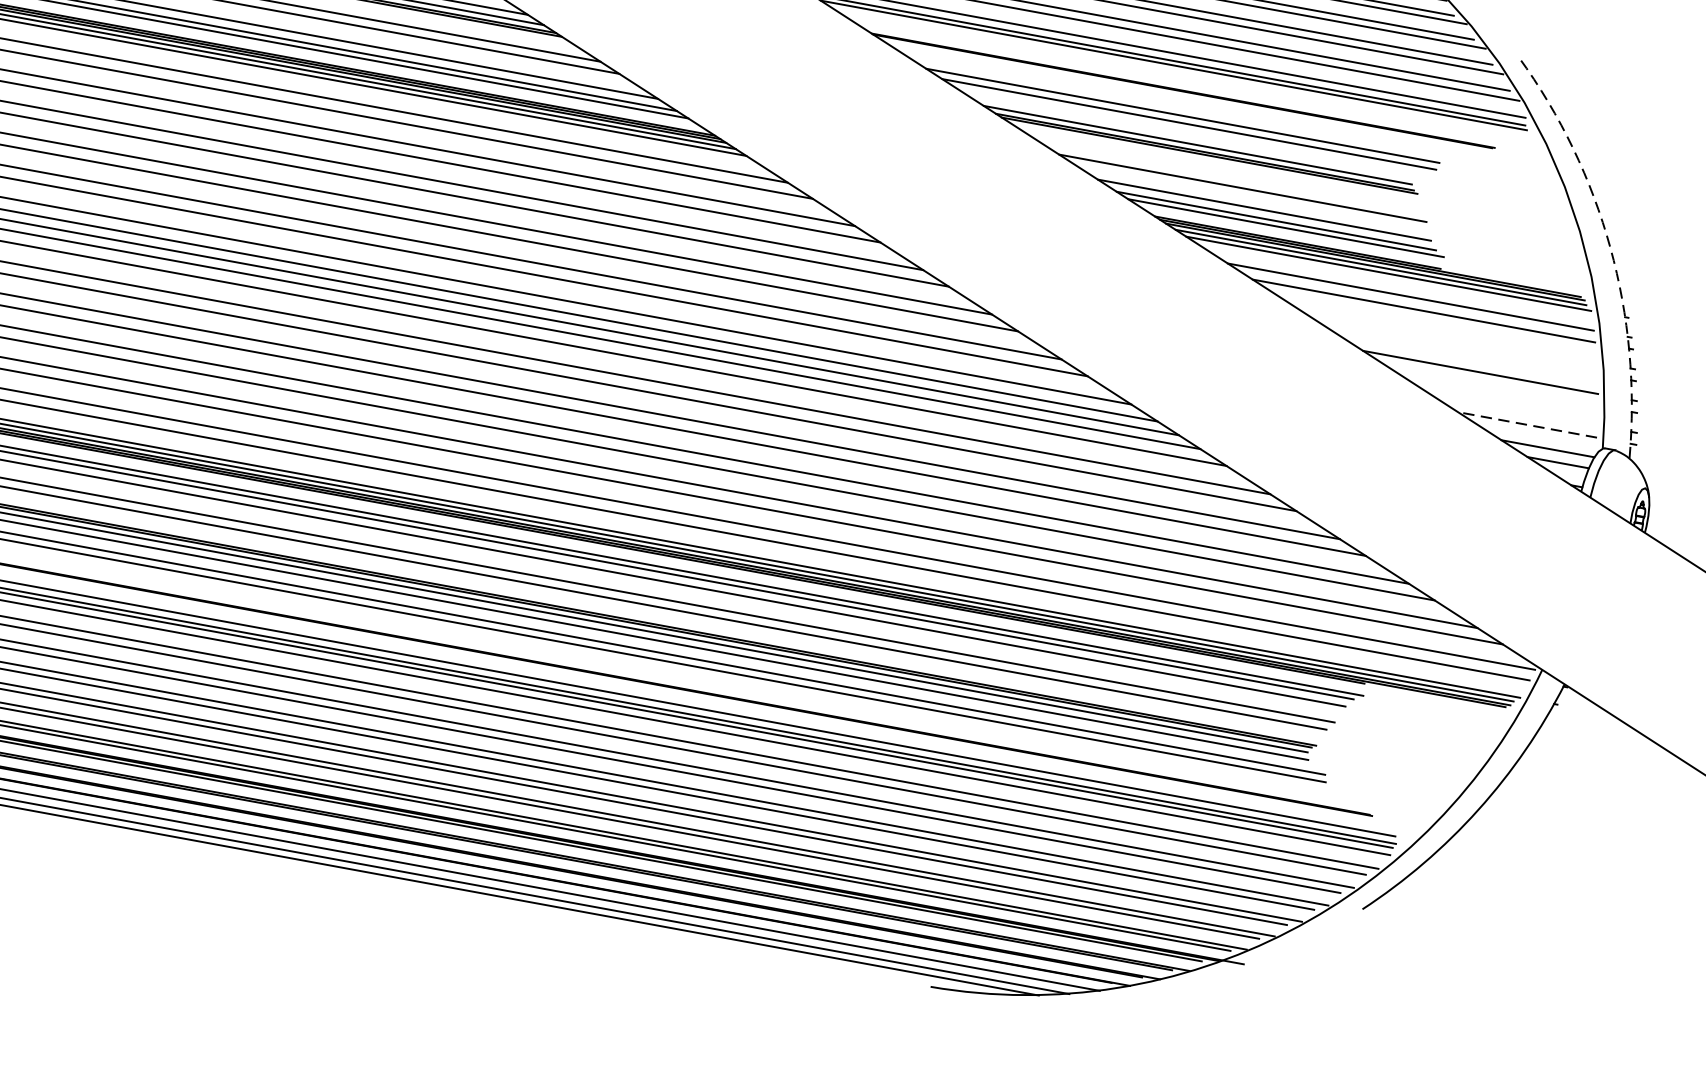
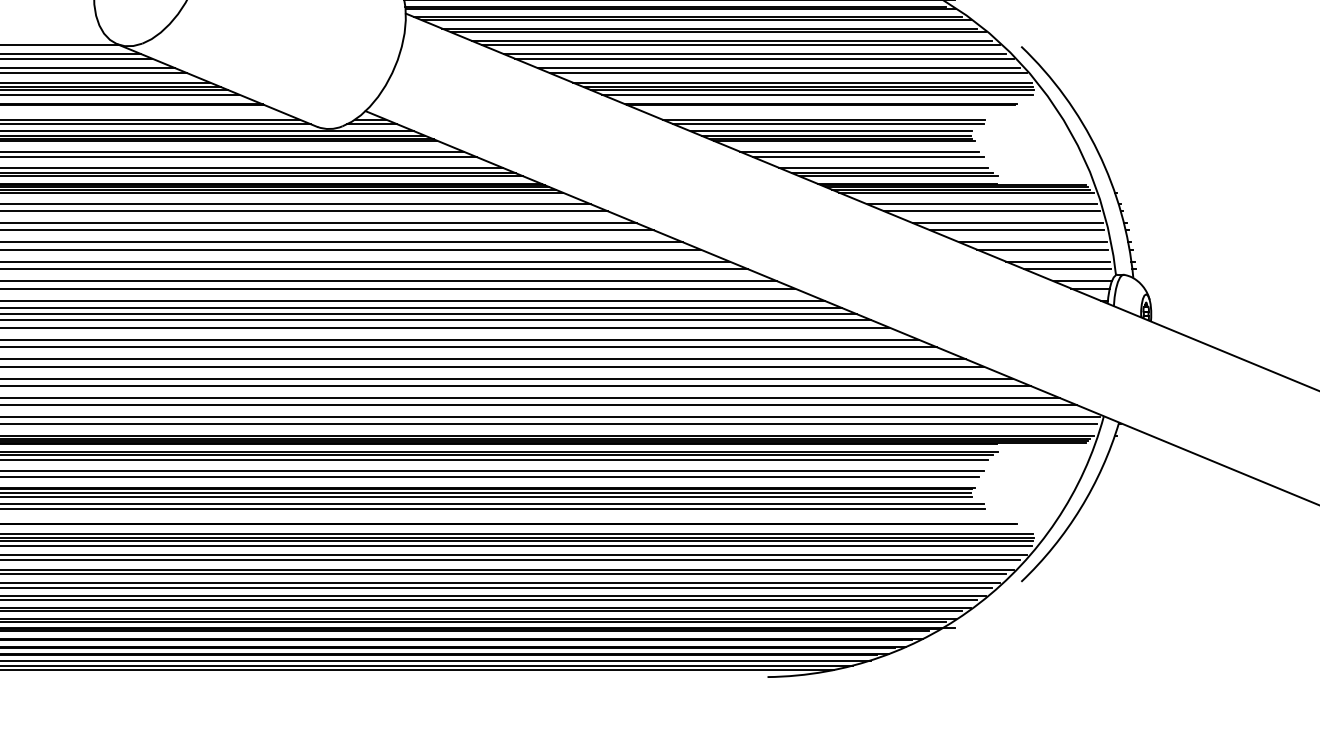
line: (1180, 74) -> (817, 94), added
line: (1190, 136) -> (830, 131), added
line: (1230, 177) -> (859, 151), added
arc: (1610, 248) -> (1098, 152), dashed -> solid
line: (1445, 334) -> (1007, 223), added
line: (1459, 348) -> (1017, 230), added
line: (1493, 386) -> (1042, 249), added
line: (1515, 410) -> (1058, 261), added
line: (1527, 425) -> (1067, 269), dashed -> solid

